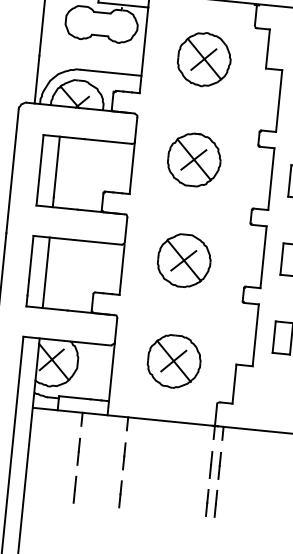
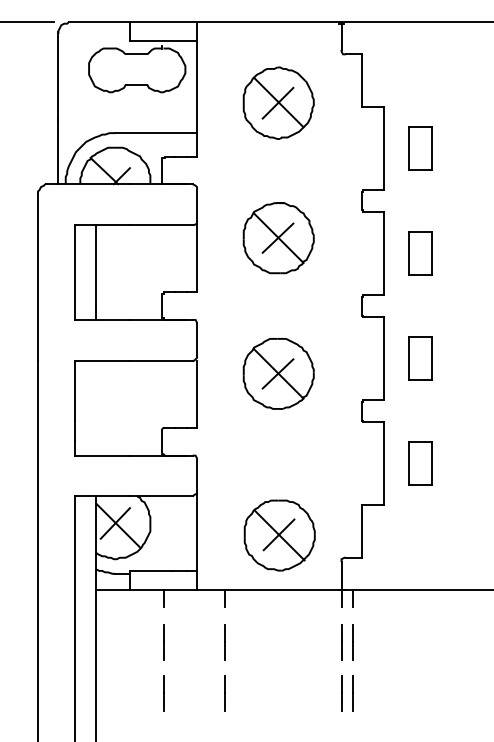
line: (46, 272) -> (96, 407), removed
part: (174, 361) -> (279, 535), moved

